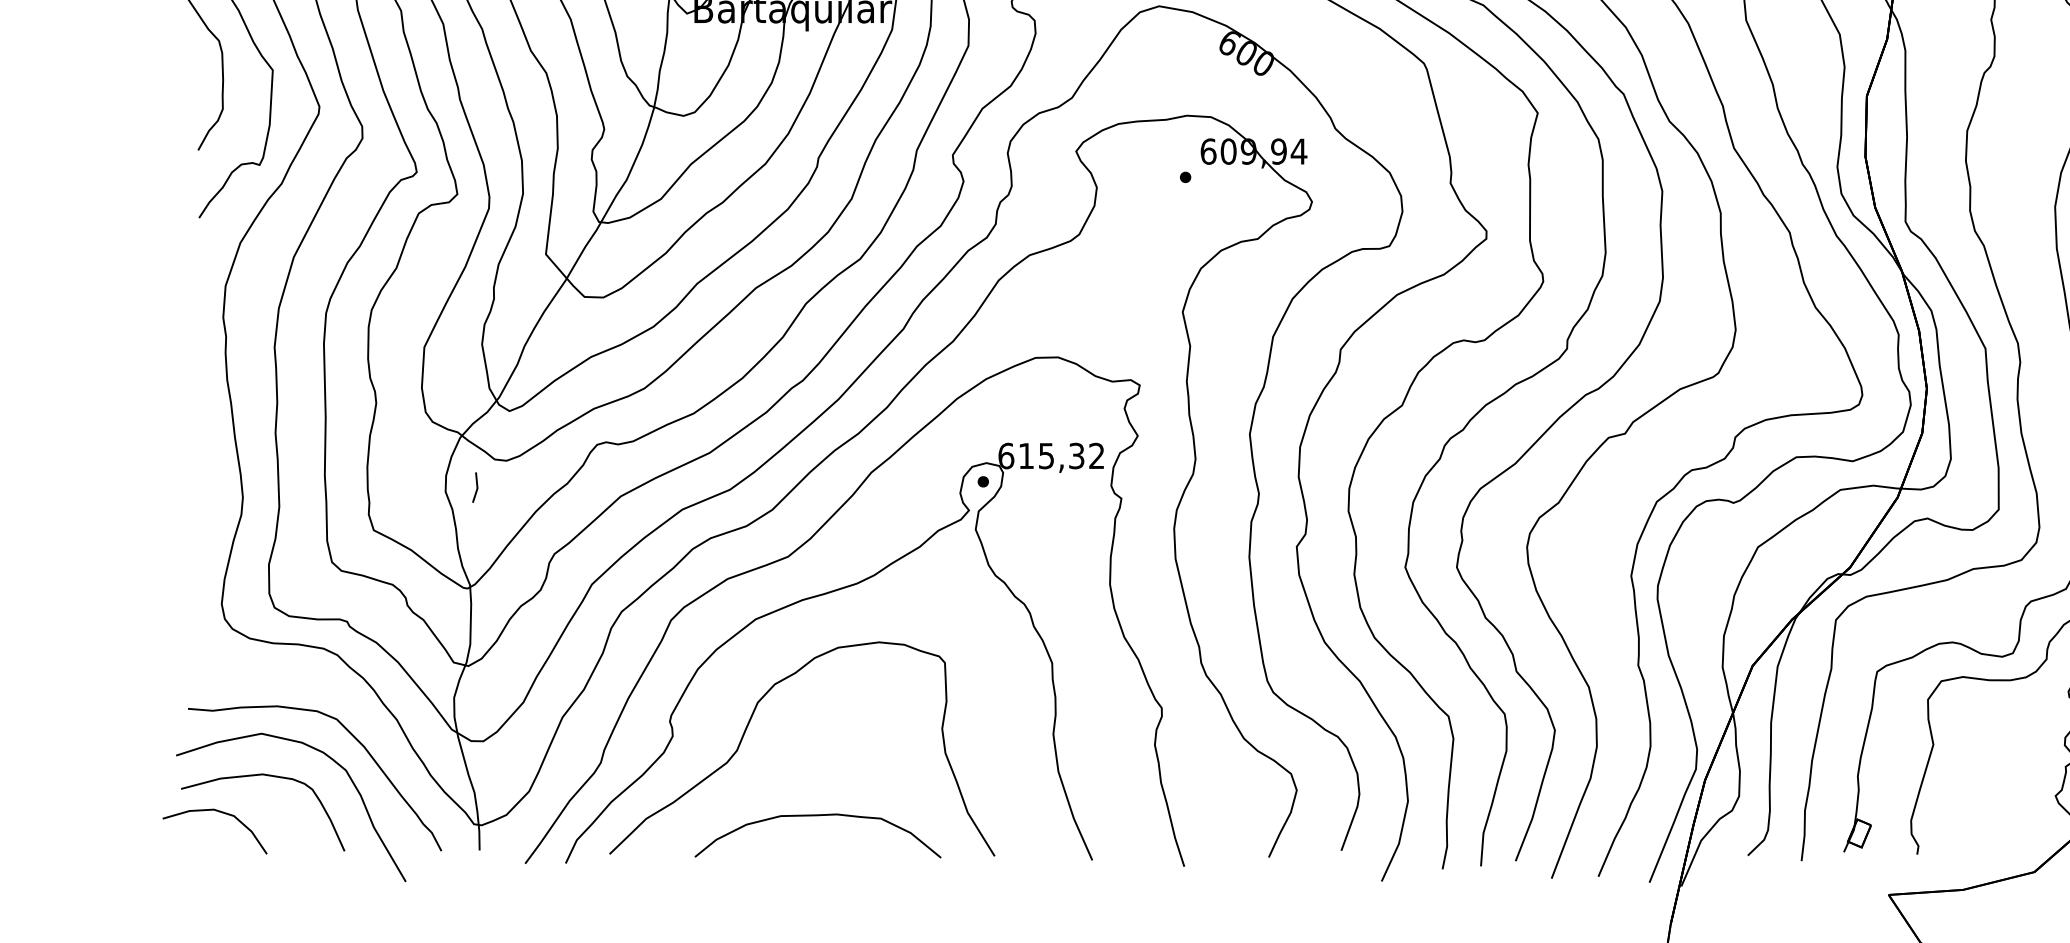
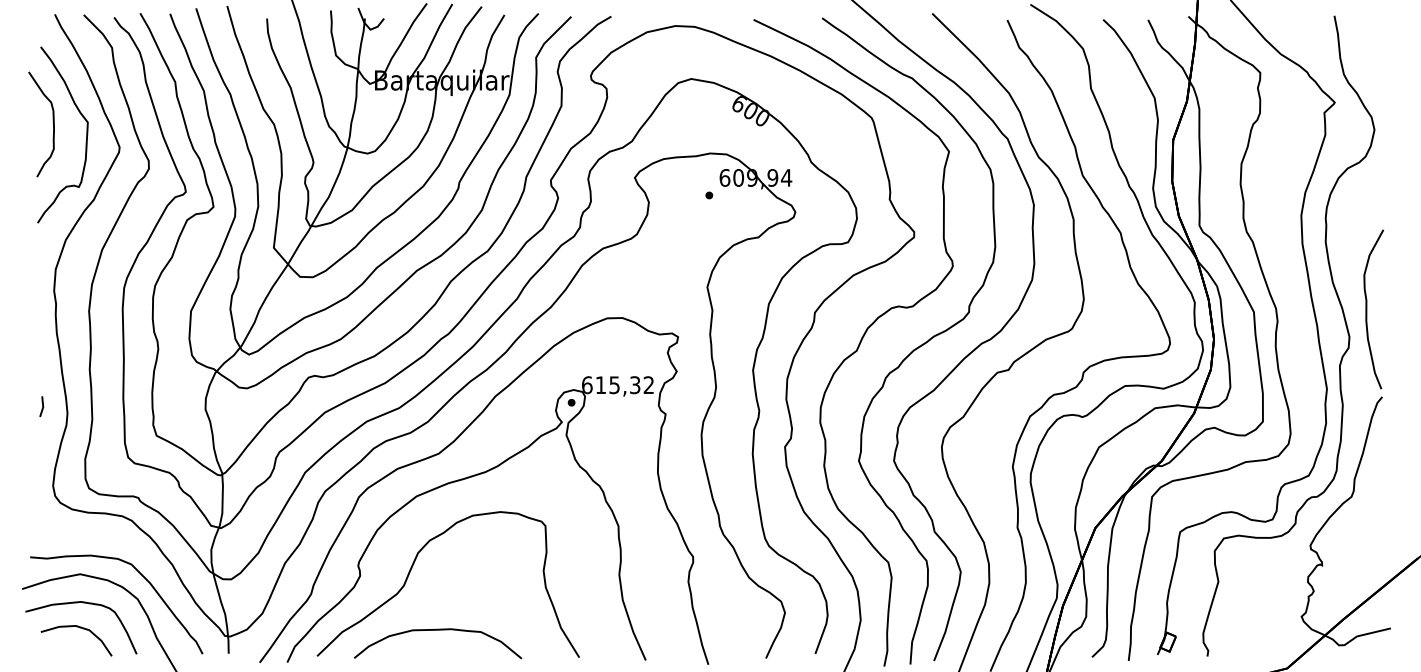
line: (476, 487) -> (42, 406), moved
curve: (219, 813) -> (79, 628), moved
curve: (818, 816) -> (438, 630), moved

